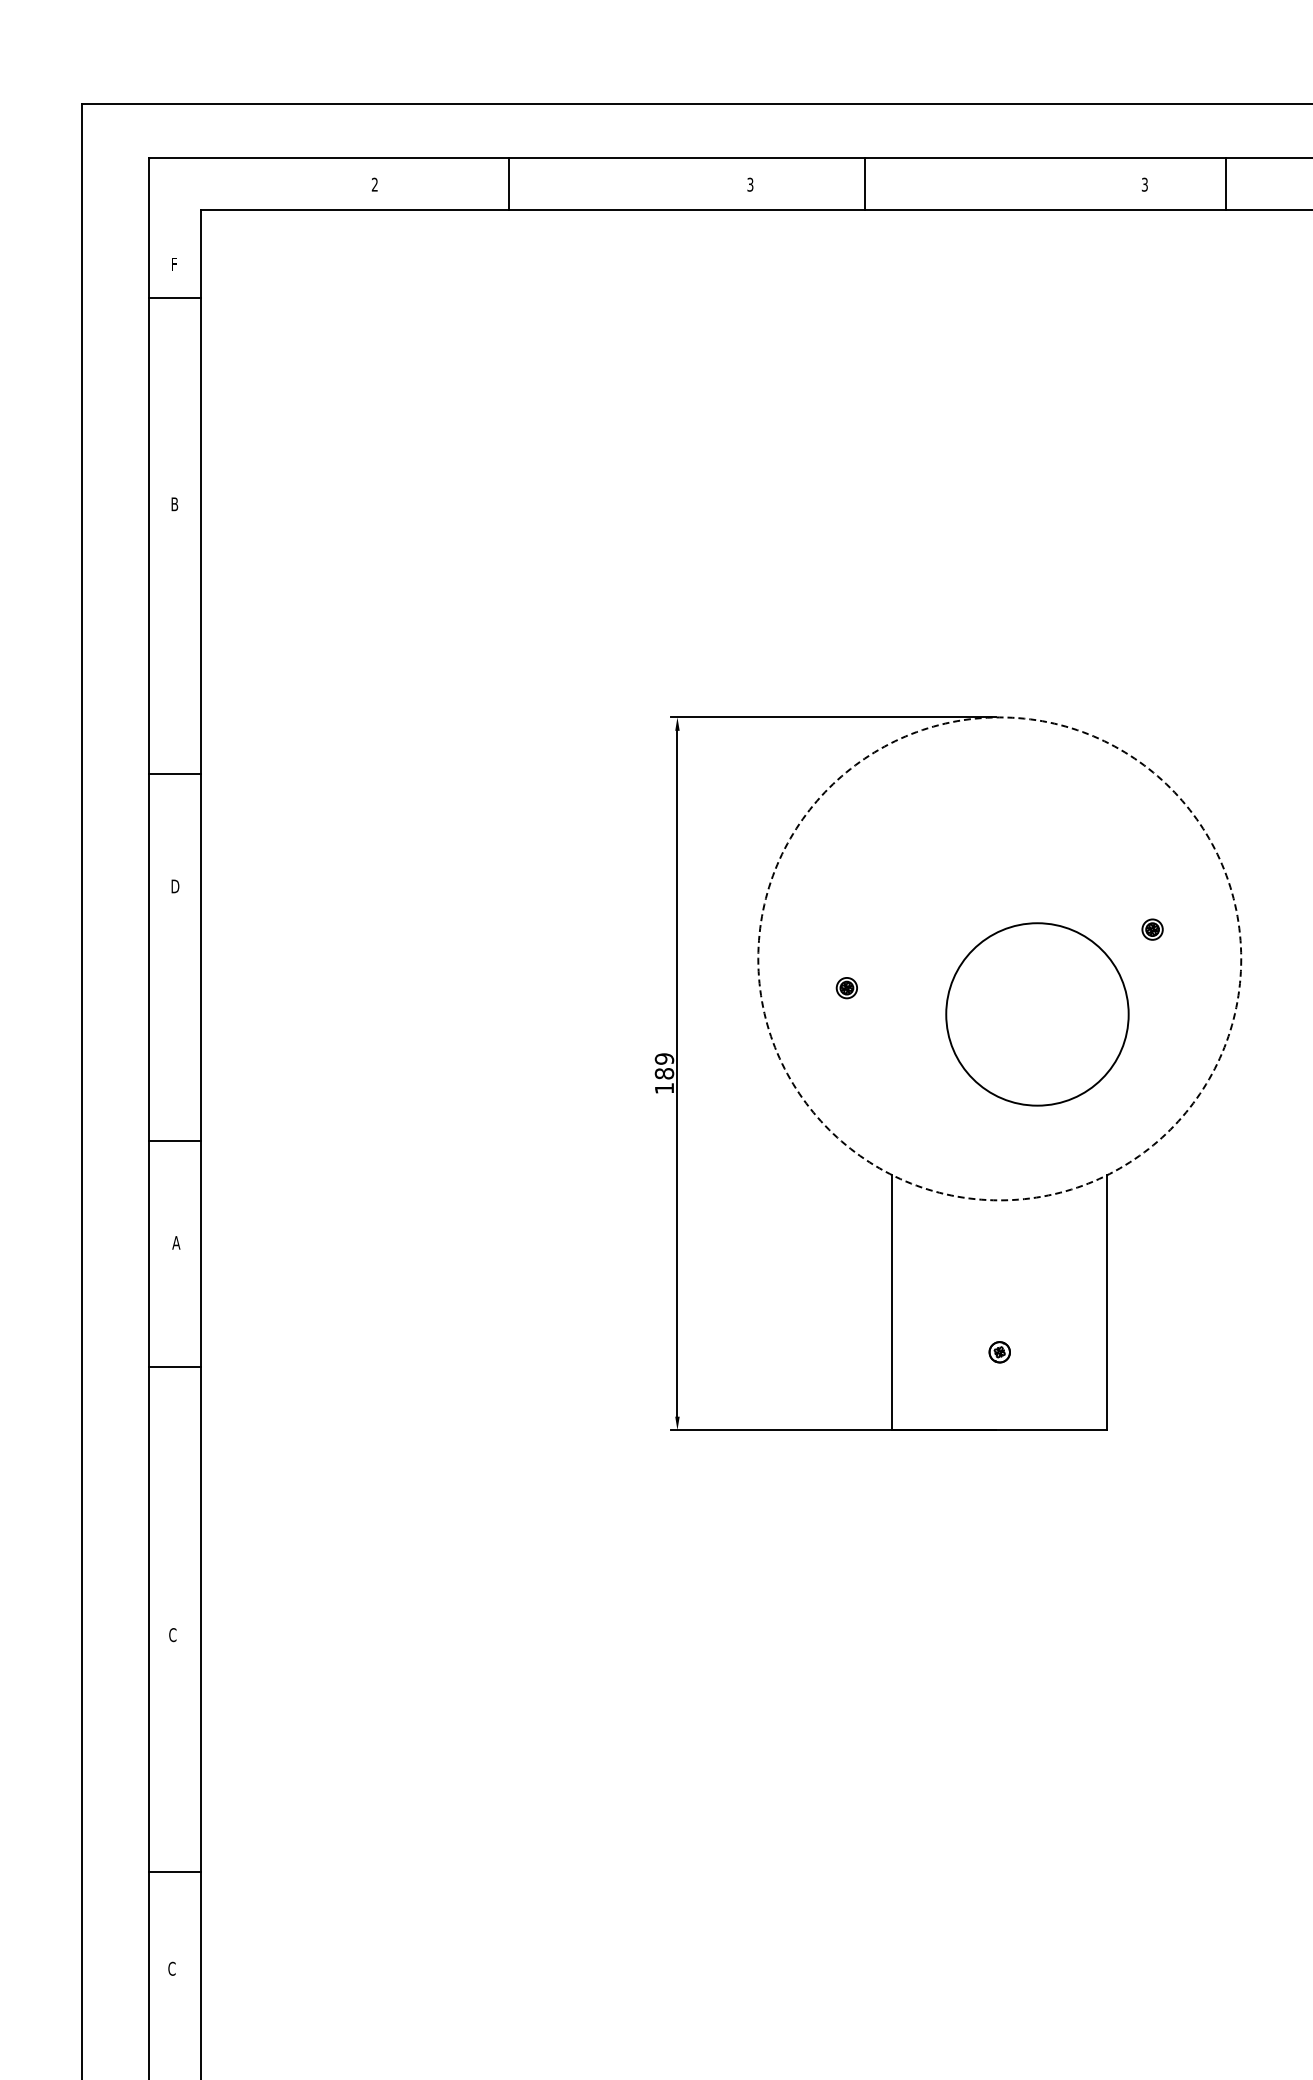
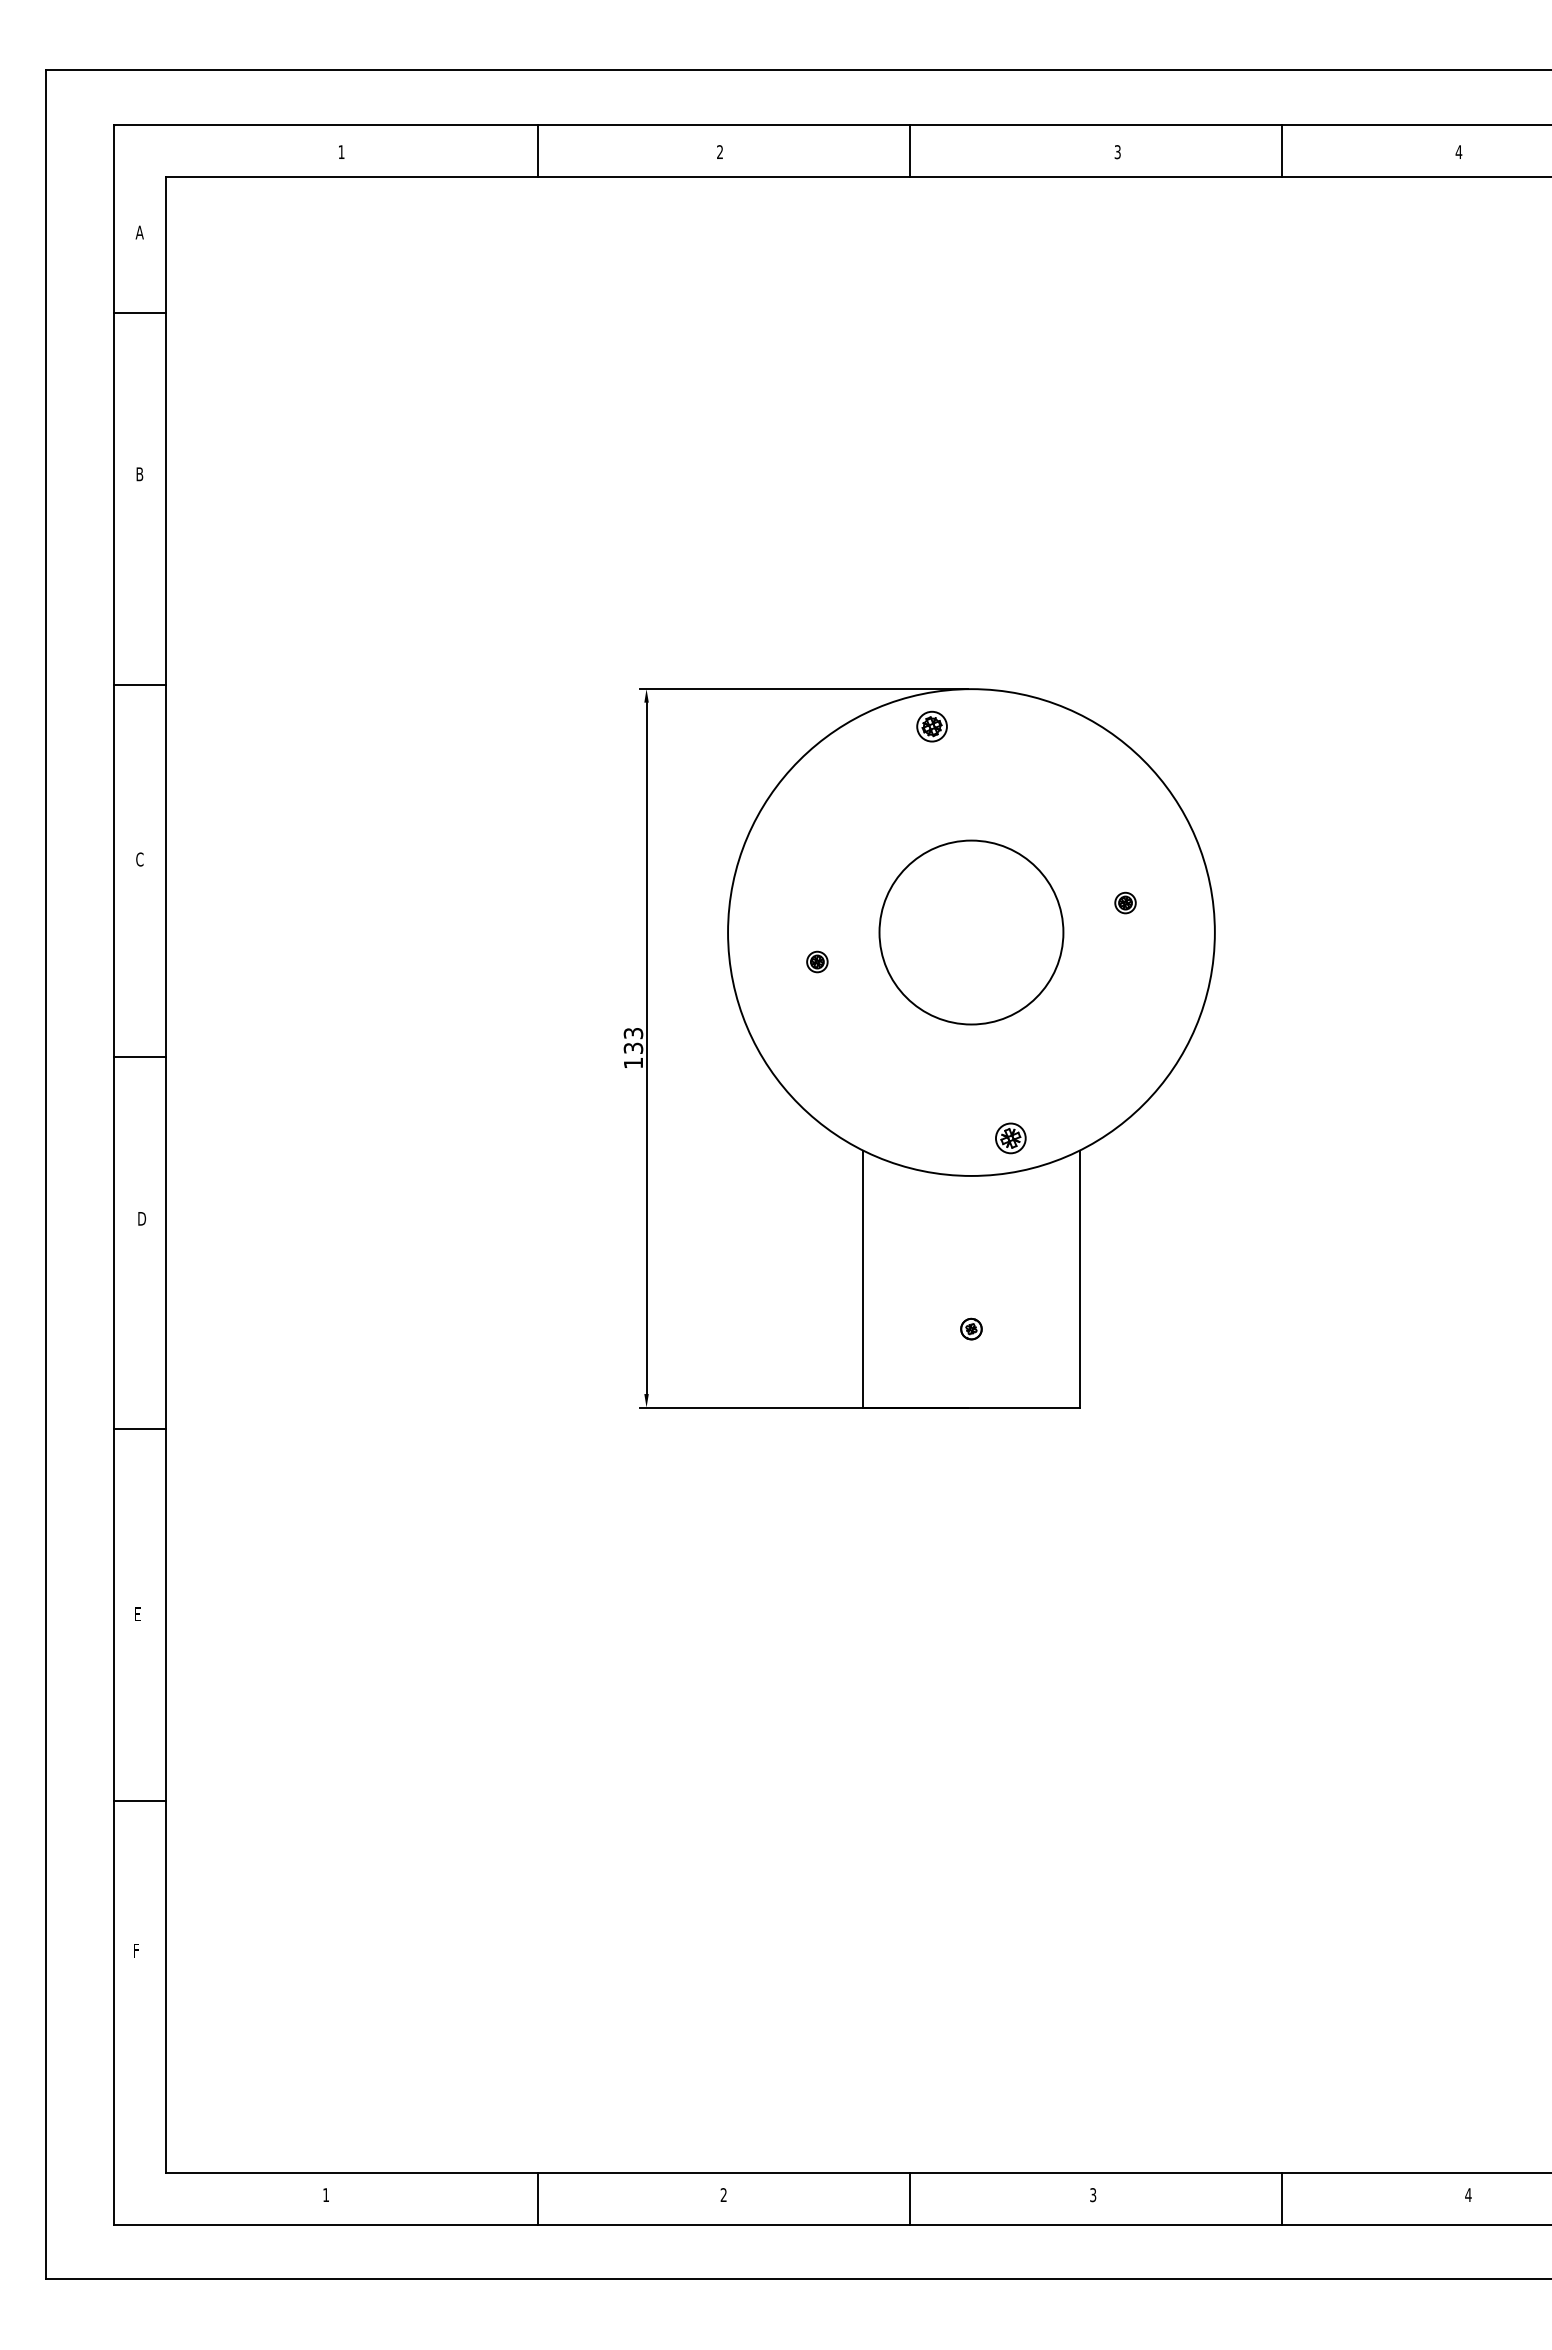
text: (374, 184) -> (341, 151), 2 -> 1
line: (508, 184) -> (537, 151), moved
line: (864, 184) -> (909, 151), moved
line: (1225, 184) -> (1281, 151), moved
text: (750, 185) -> (720, 152), 3 -> 2
text: (174, 264) -> (139, 232), F -> A
line: (175, 298) -> (140, 313), moved
part: (960, 754) -> (931, 726), added
line: (175, 774) -> (140, 685), moved
text: (175, 886) -> (140, 859), D -> C
circle: (999, 958) -> (971, 932), dashed -> solid
circle: (1037, 1014) -> (971, 932), moved
text: (664, 1065) -> (633, 1040), 189 -> 133
line: (175, 1140) -> (140, 1056), moved
part: (1038, 1163) -> (1010, 1138), added
text: (176, 1242) -> (141, 1218), A -> D
line: (175, 1366) -> (140, 1428), moved
text: (172, 1635) -> (137, 1614), C -> E
line: (175, 1871) -> (140, 1800), moved
text: (171, 1968) -> (136, 1950), C -> F

